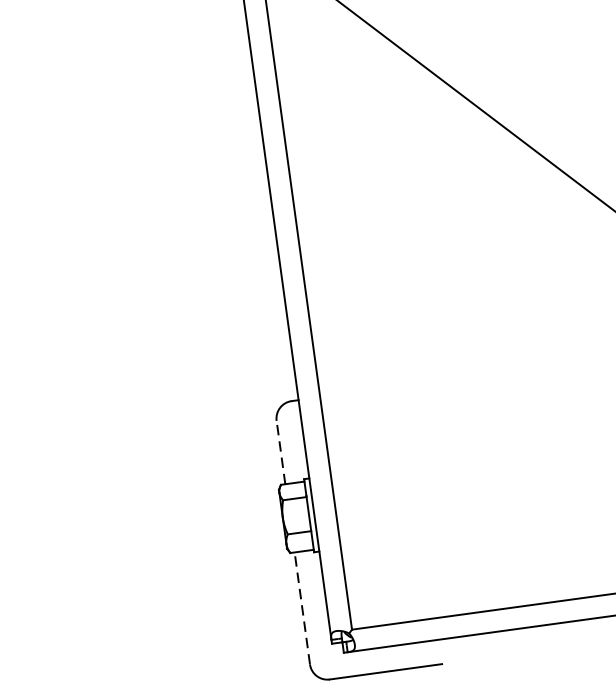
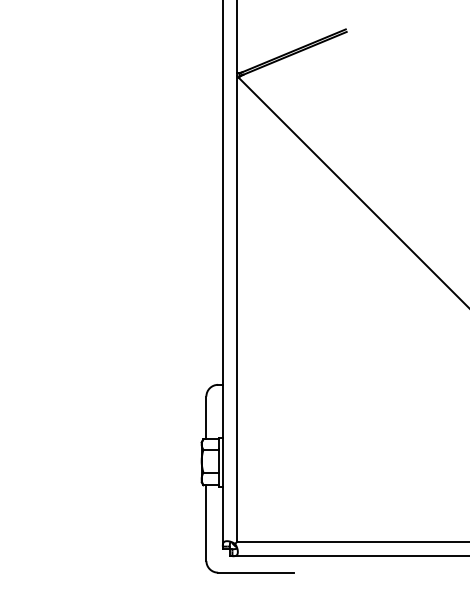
line: (281, 451) -> (206, 417), dashed -> solid
line: (302, 608) -> (206, 523), dashed -> solid

